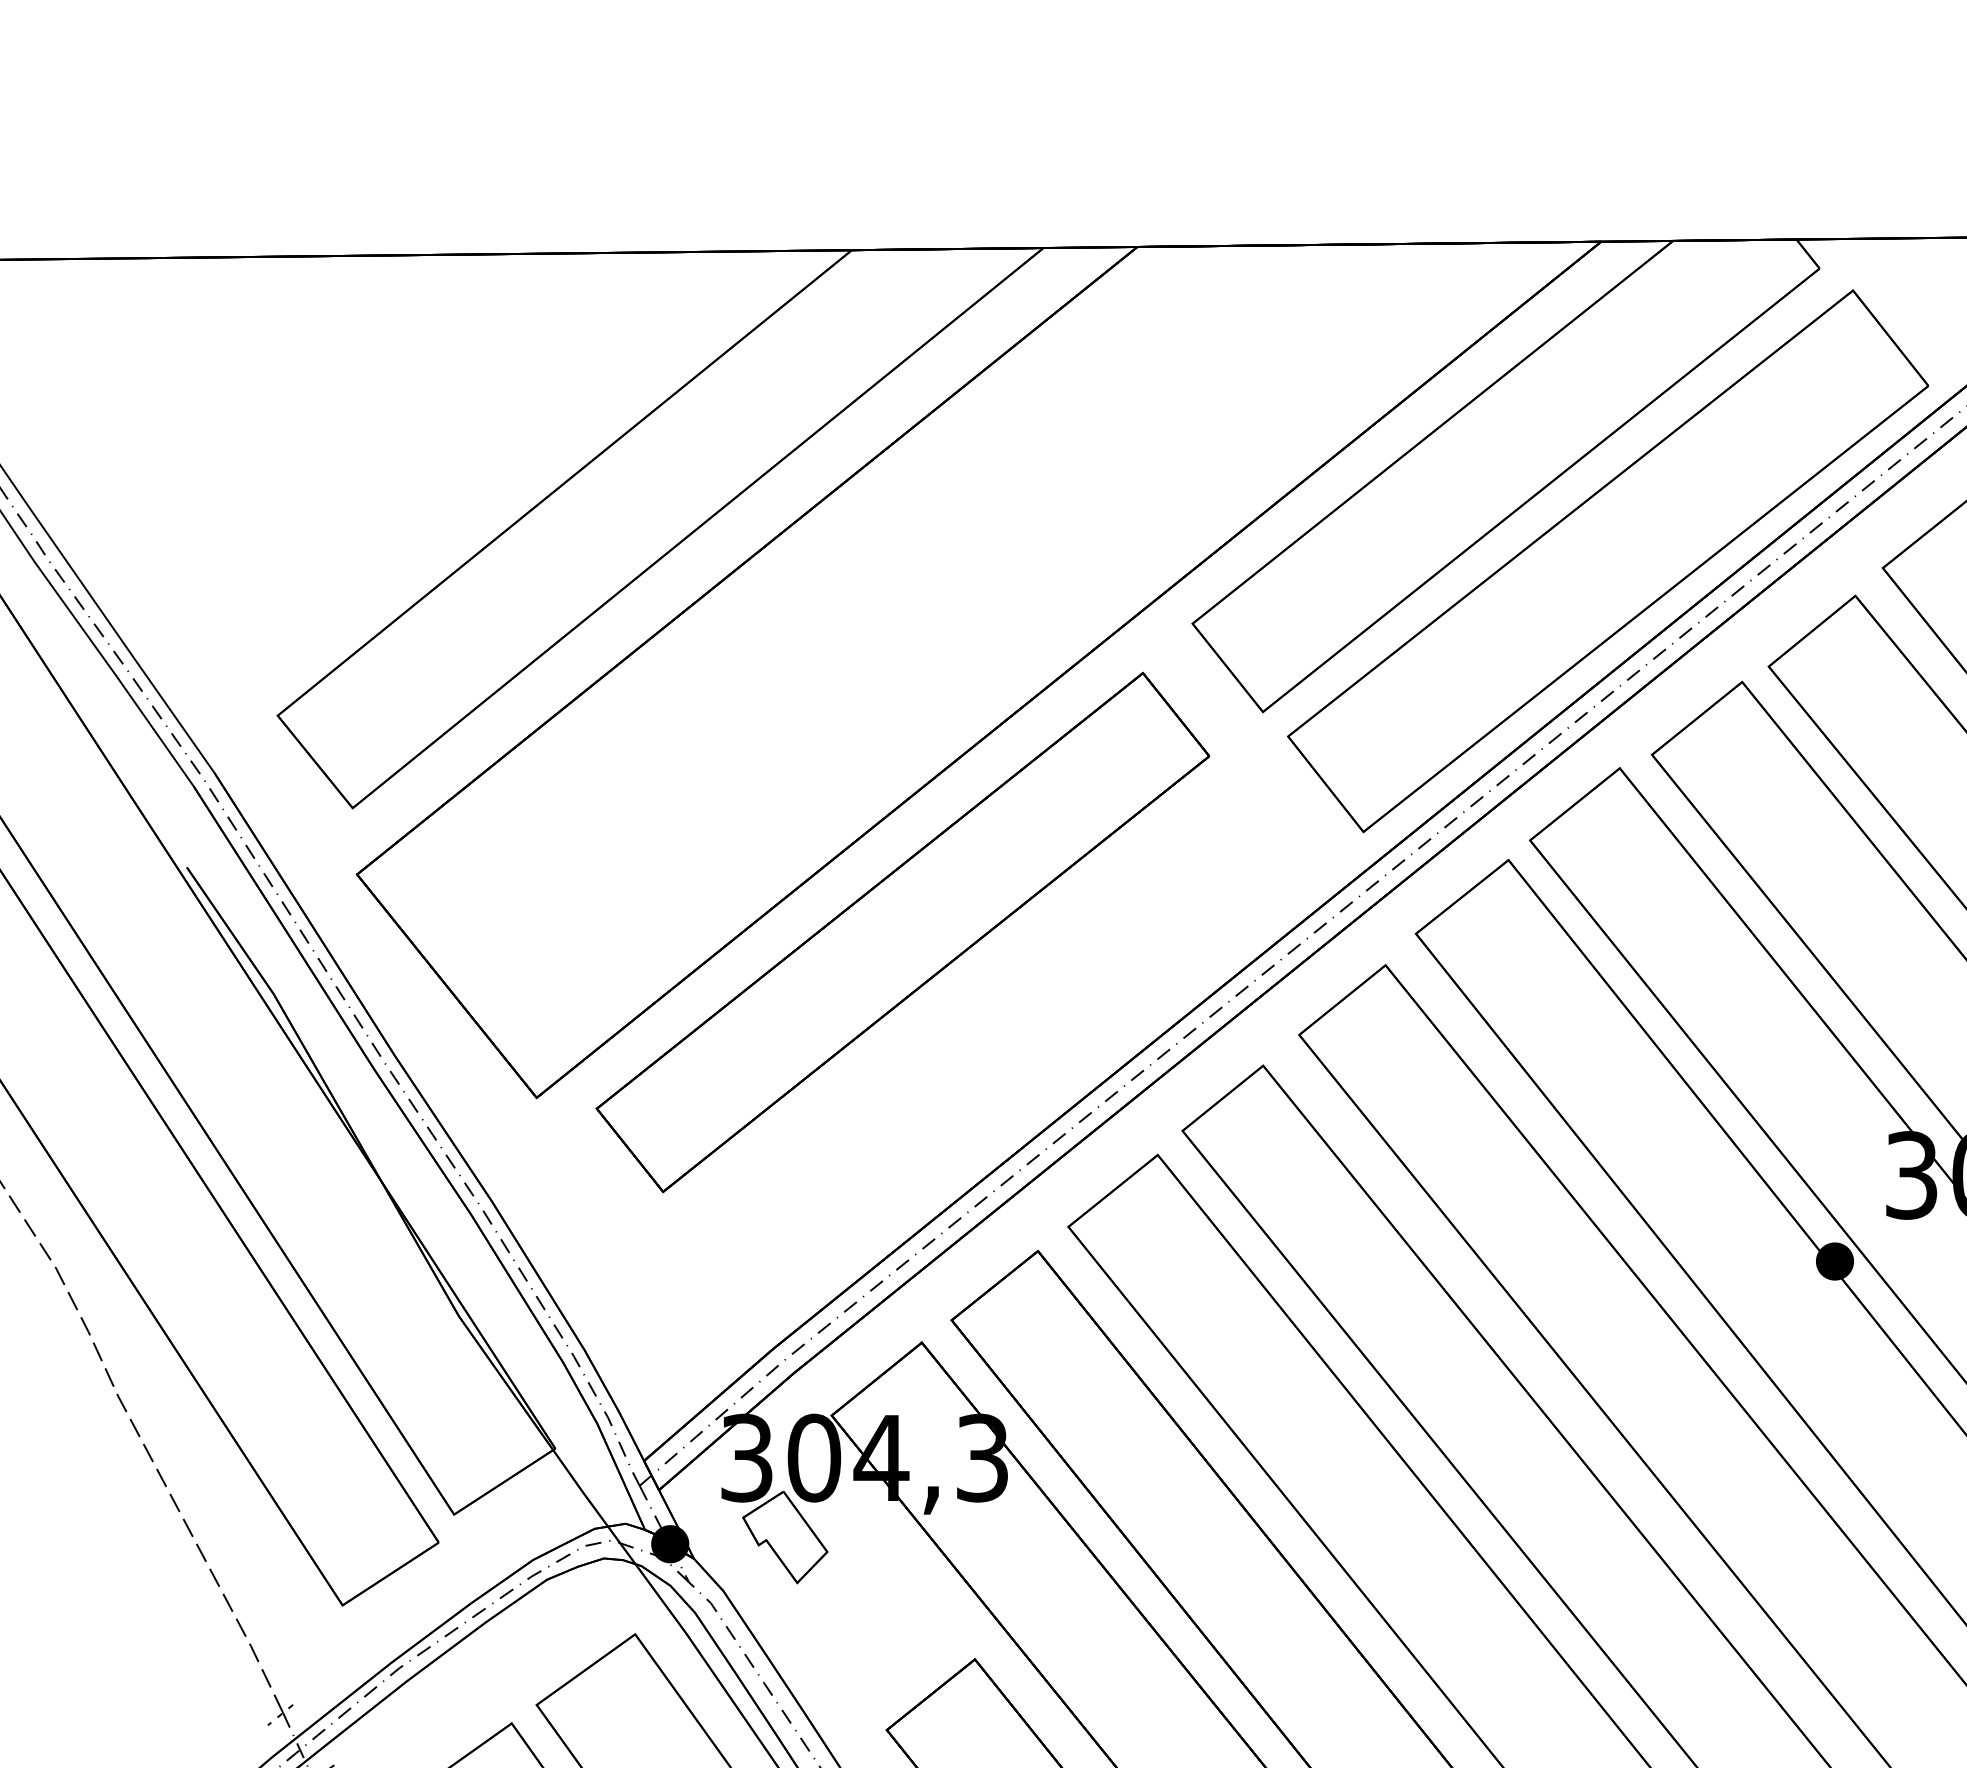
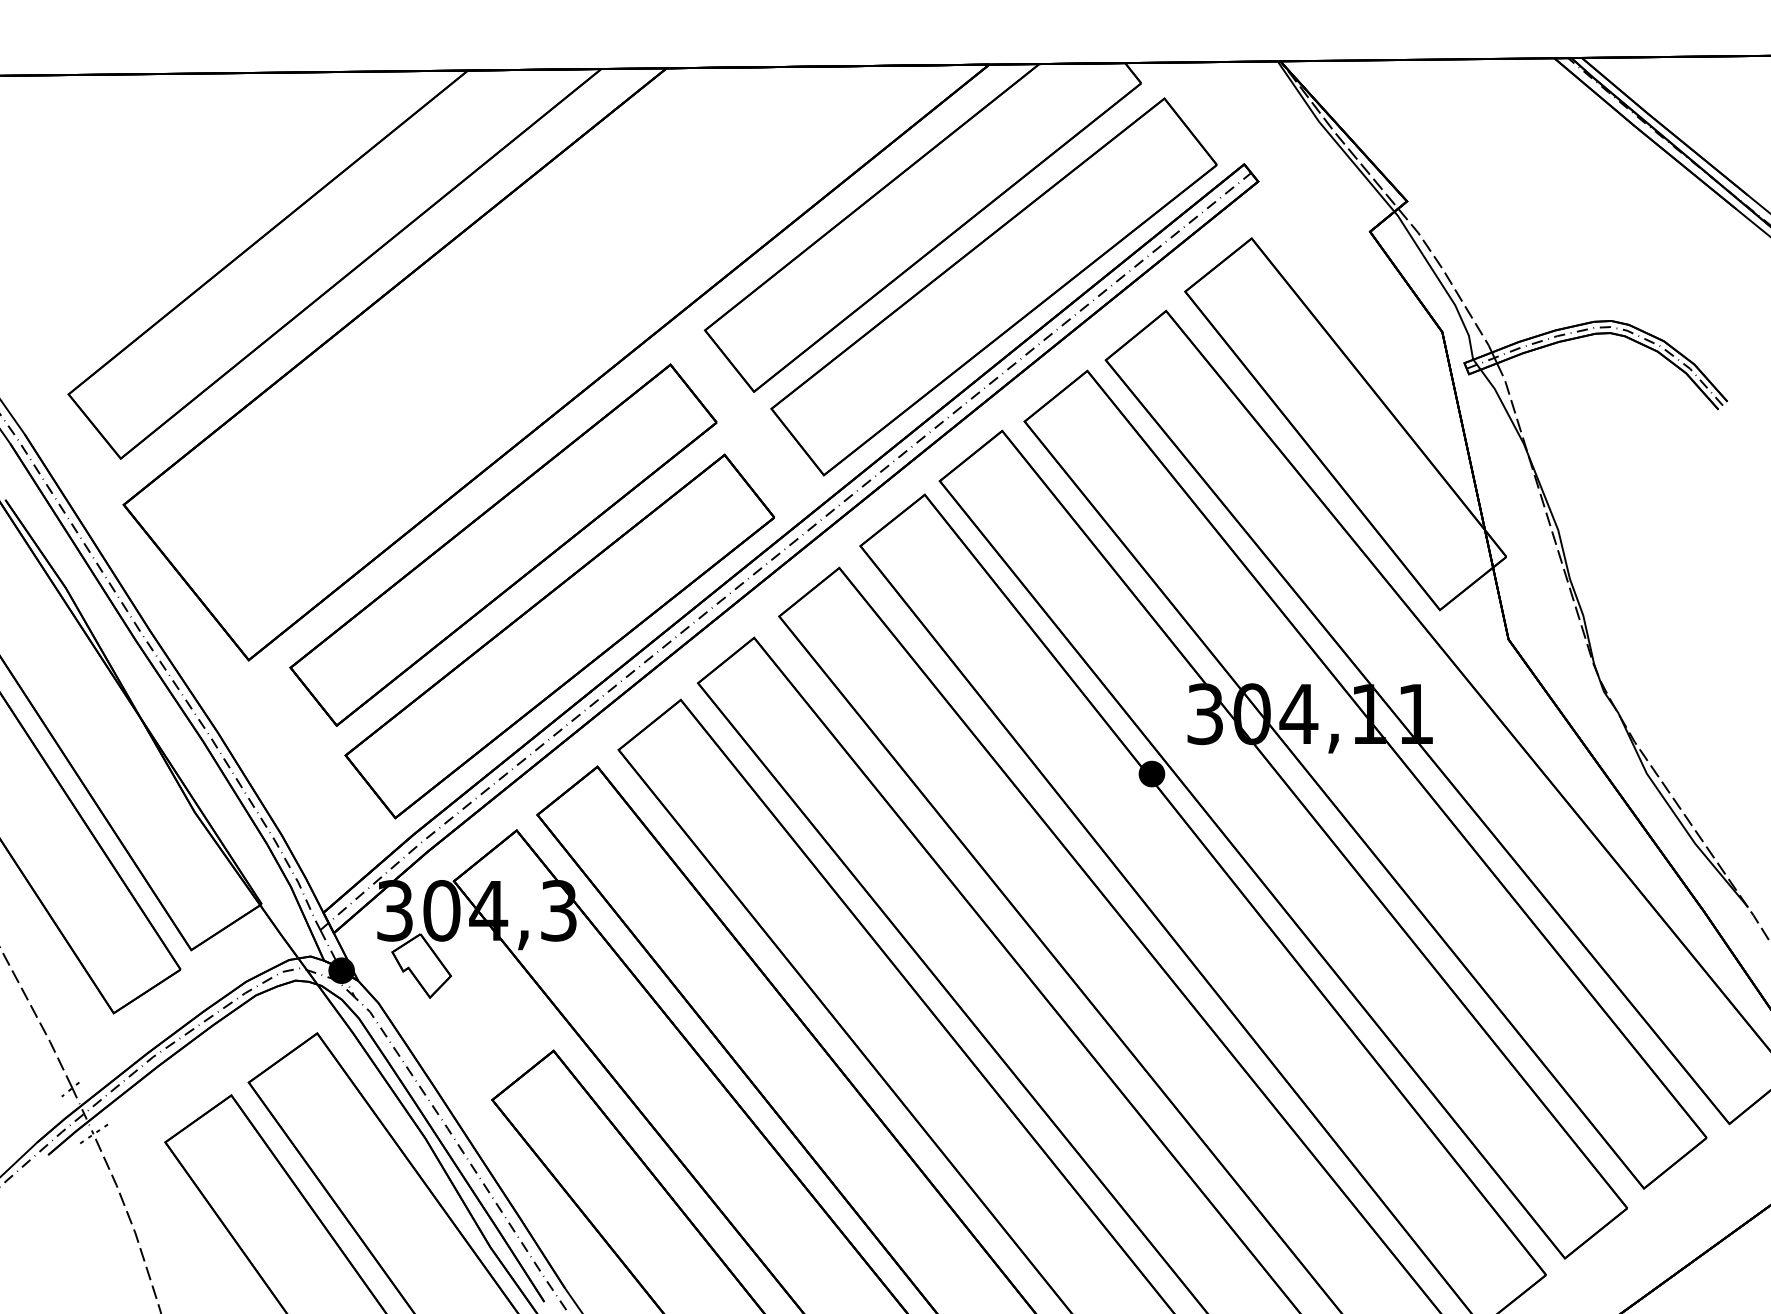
part: (983, 1063) -> (559, 636), added

